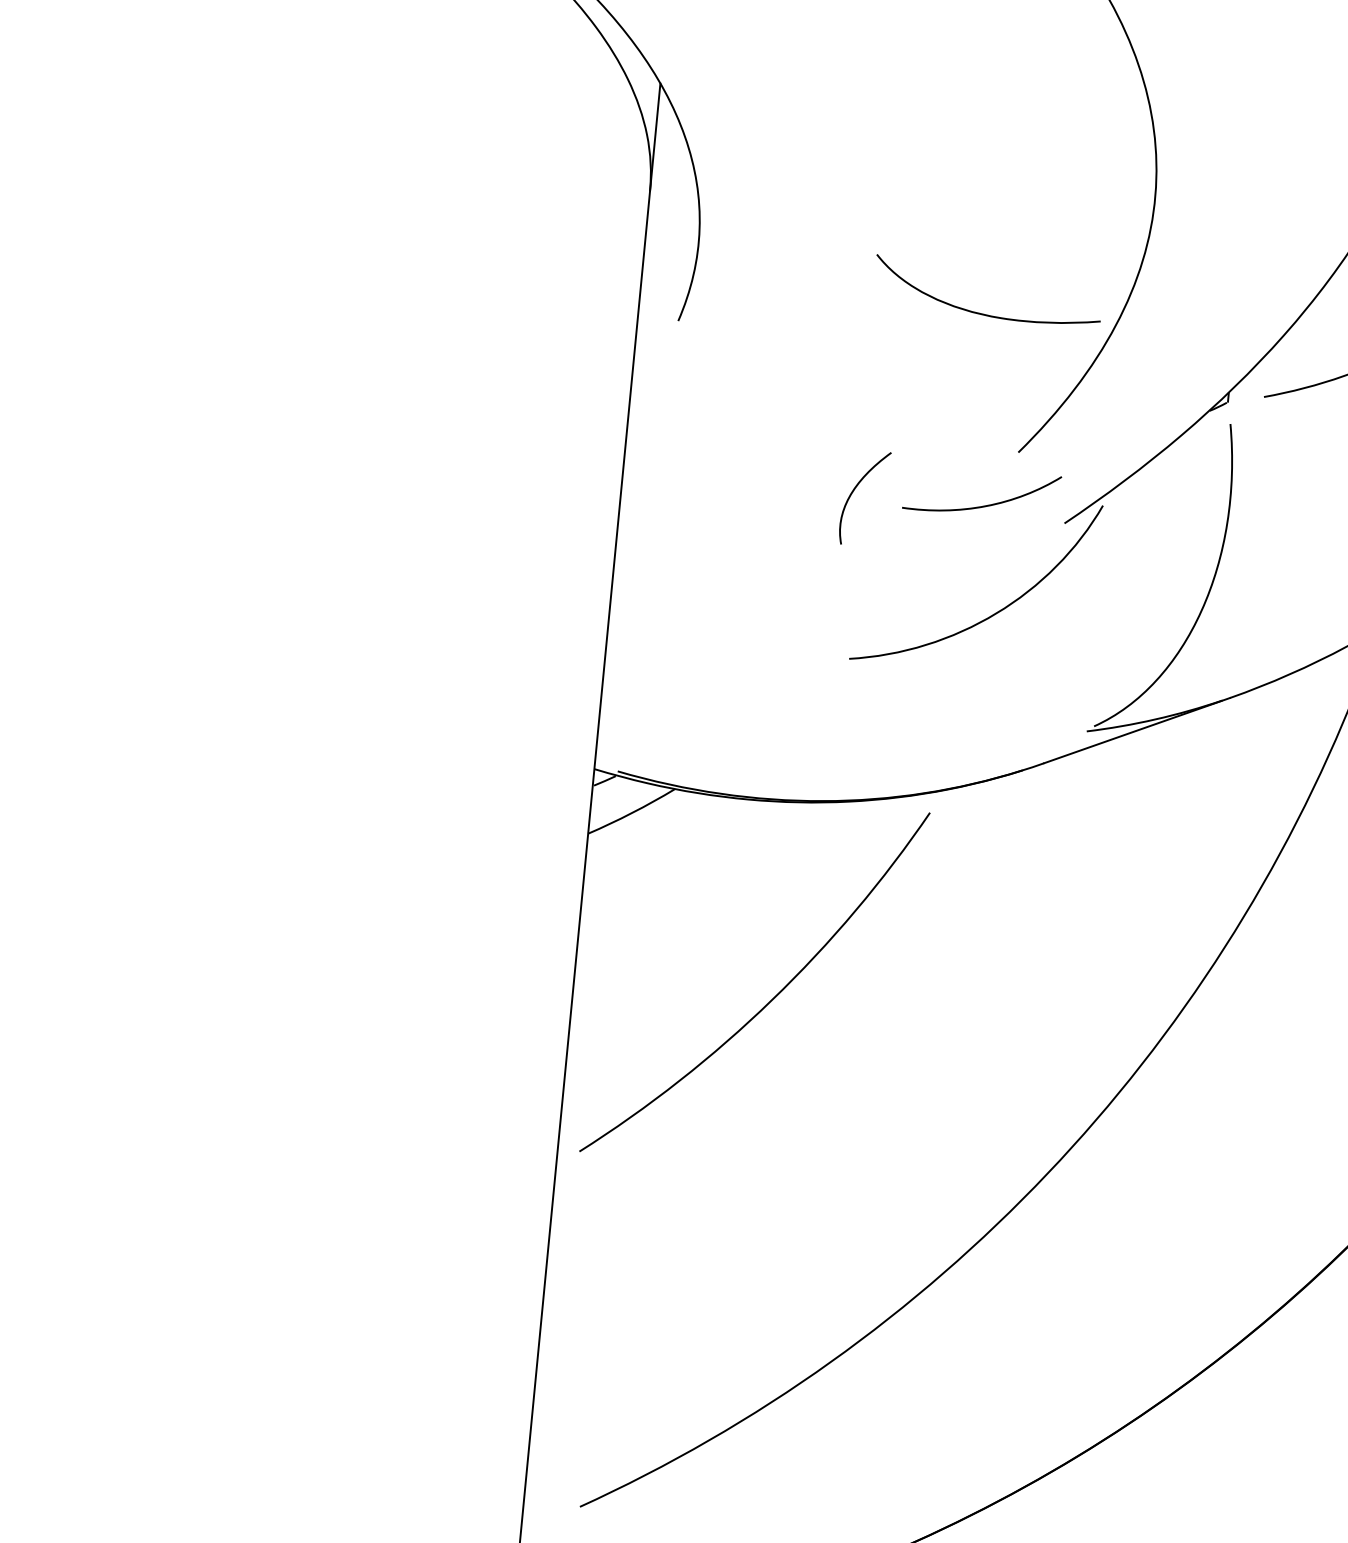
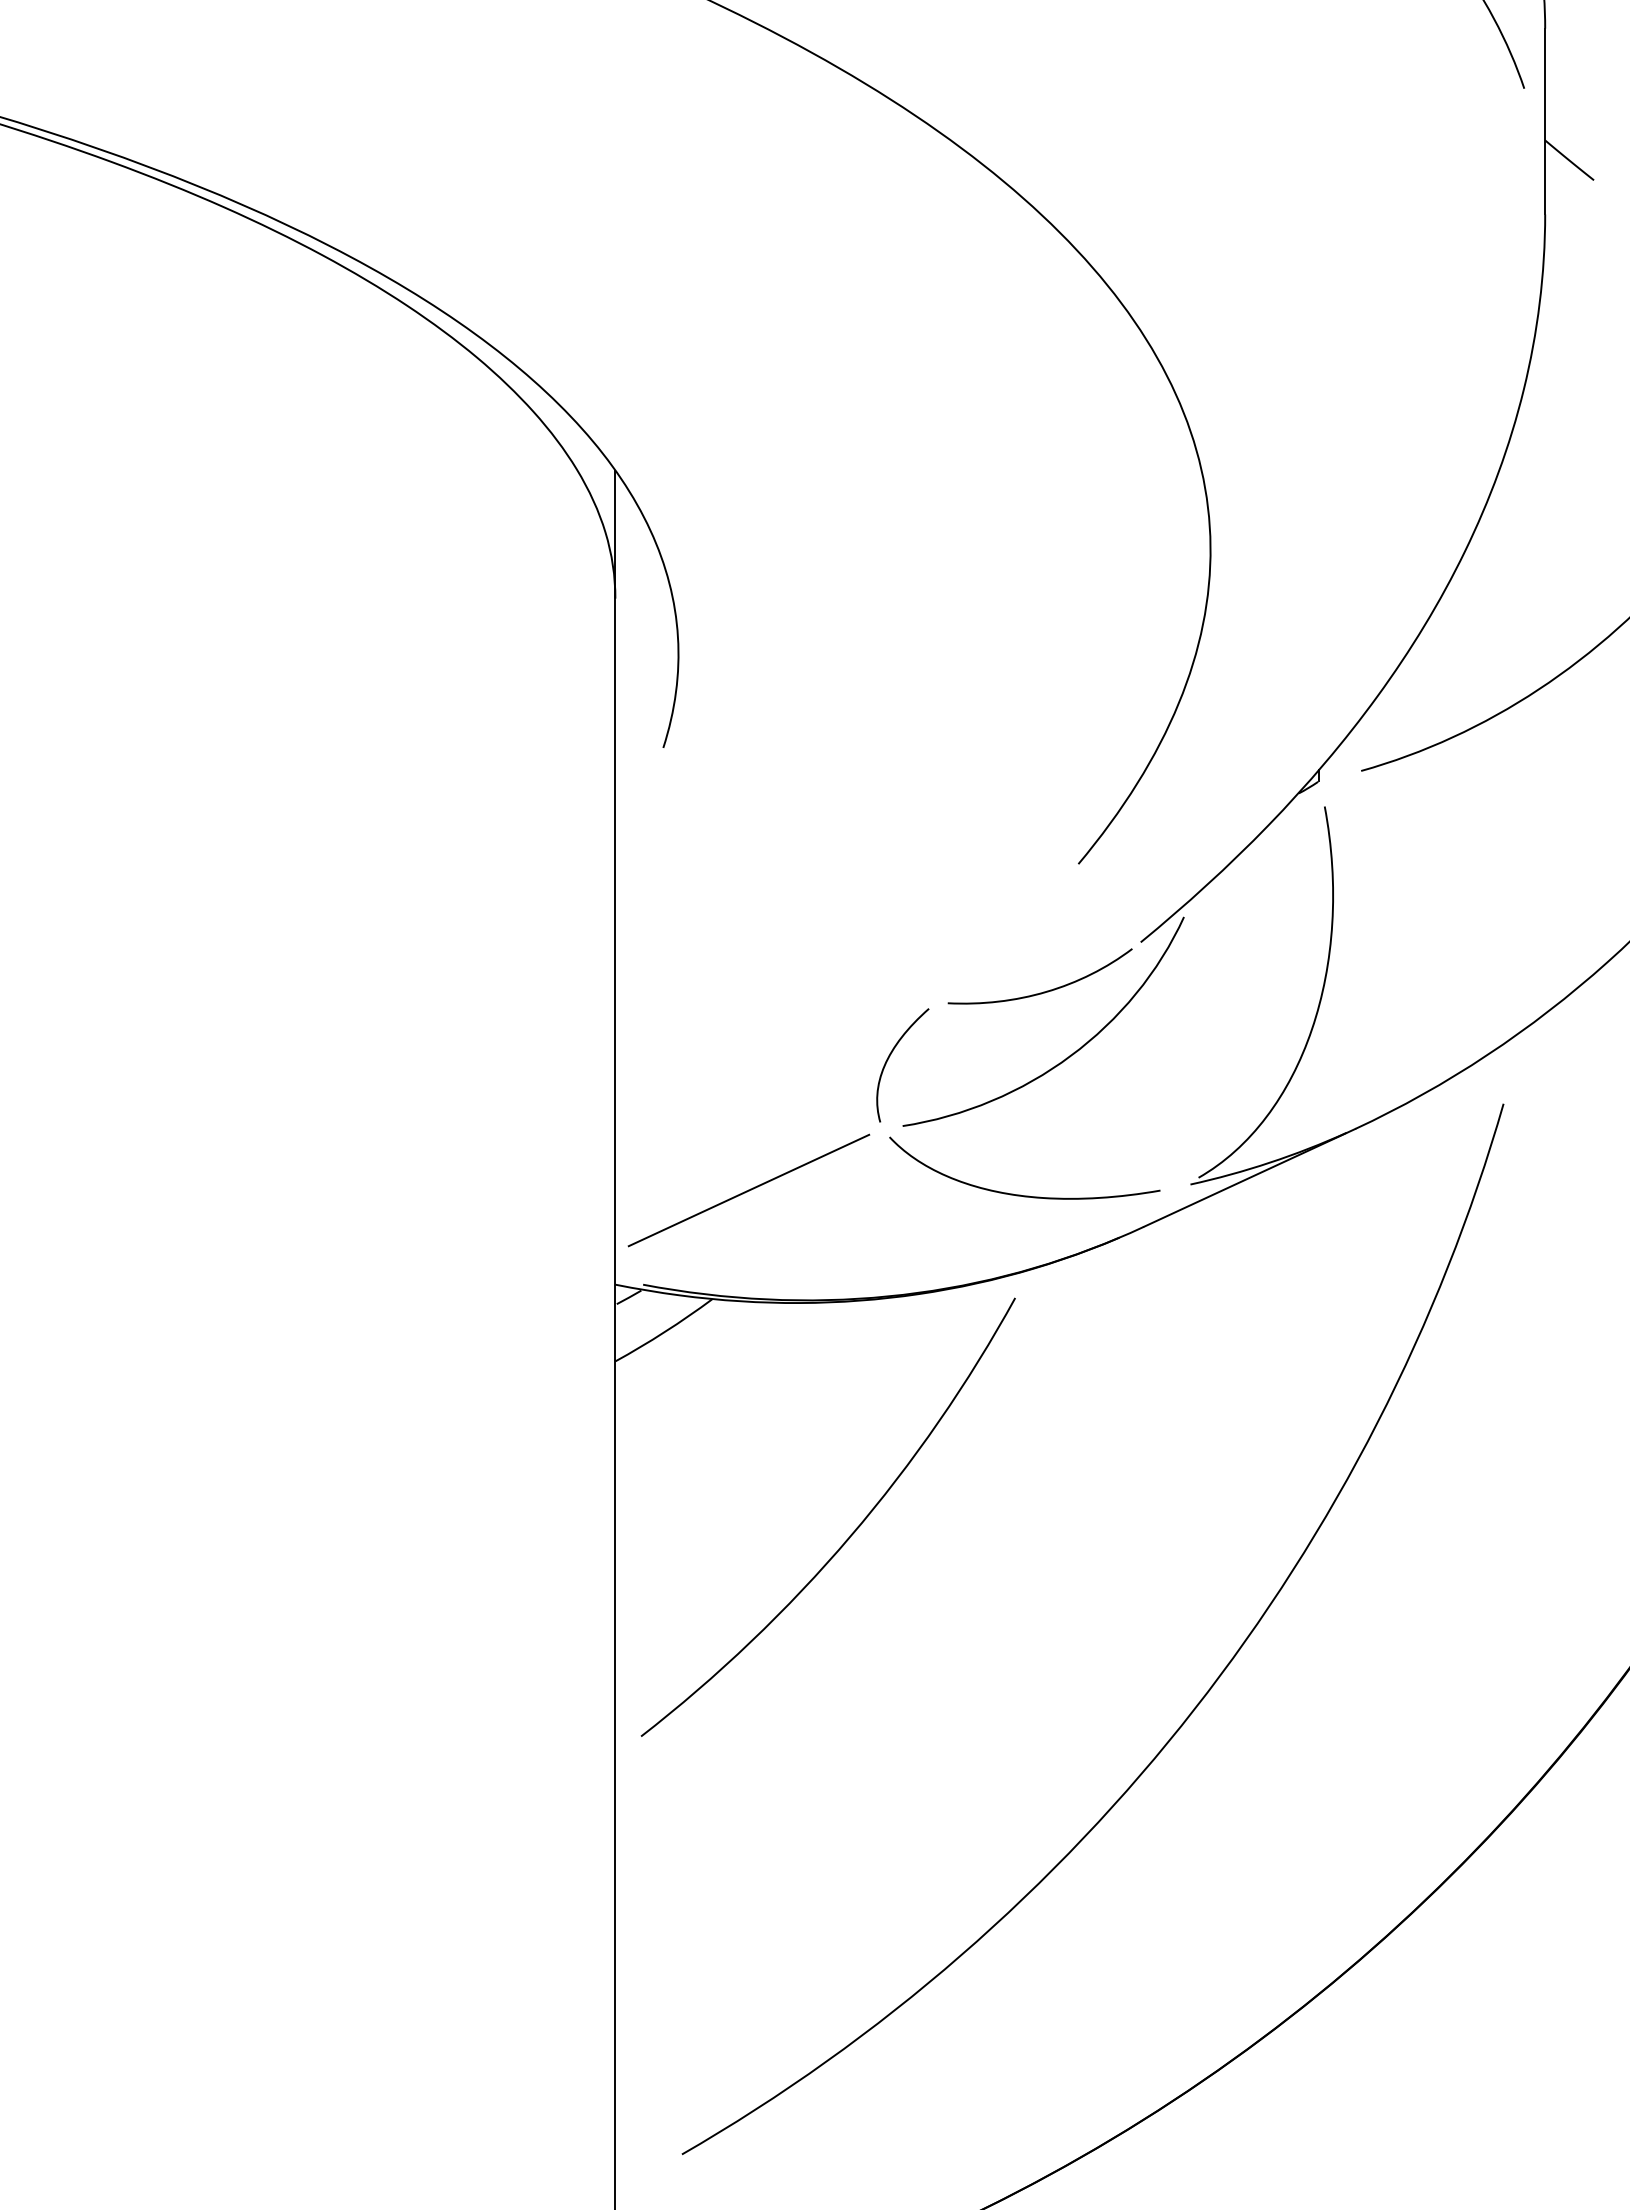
curve: (982, 313) -> (1020, 1194), moved
curve: (854, 491) -> (889, 1058), moved
curve: (983, 505) -> (1043, 991), moved
line: (714, 700) -> (748, 1190), added

